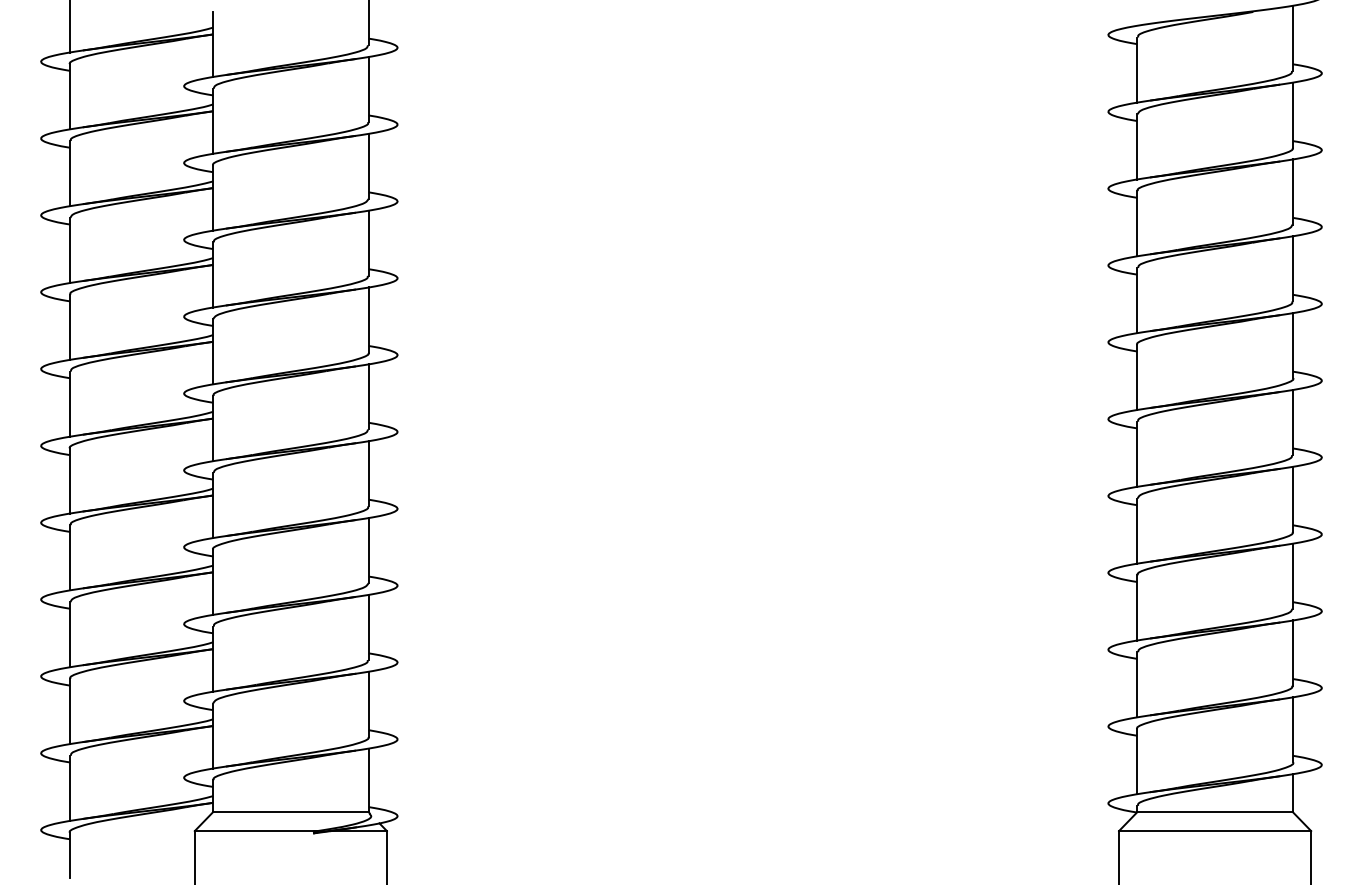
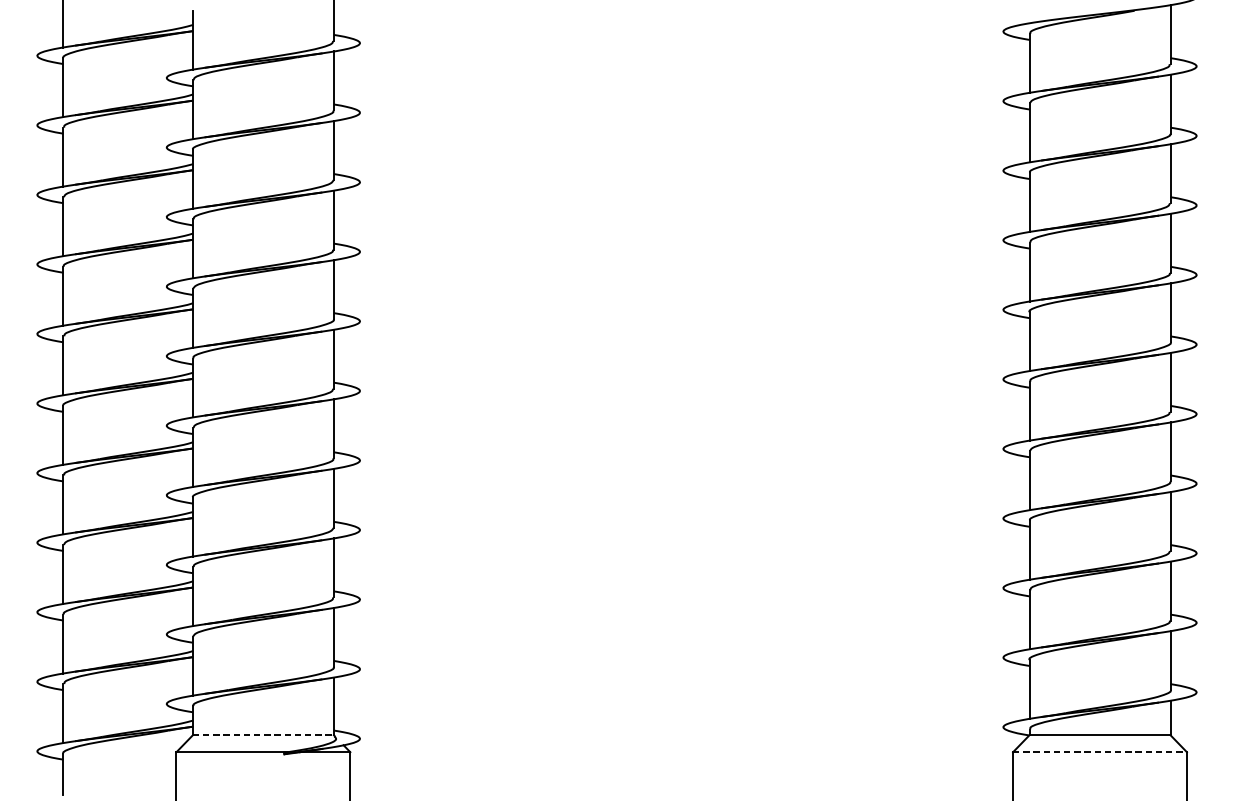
line: (290, 812) -> (263, 735), solid -> dashed
line: (1215, 831) -> (1100, 752), solid -> dashed

